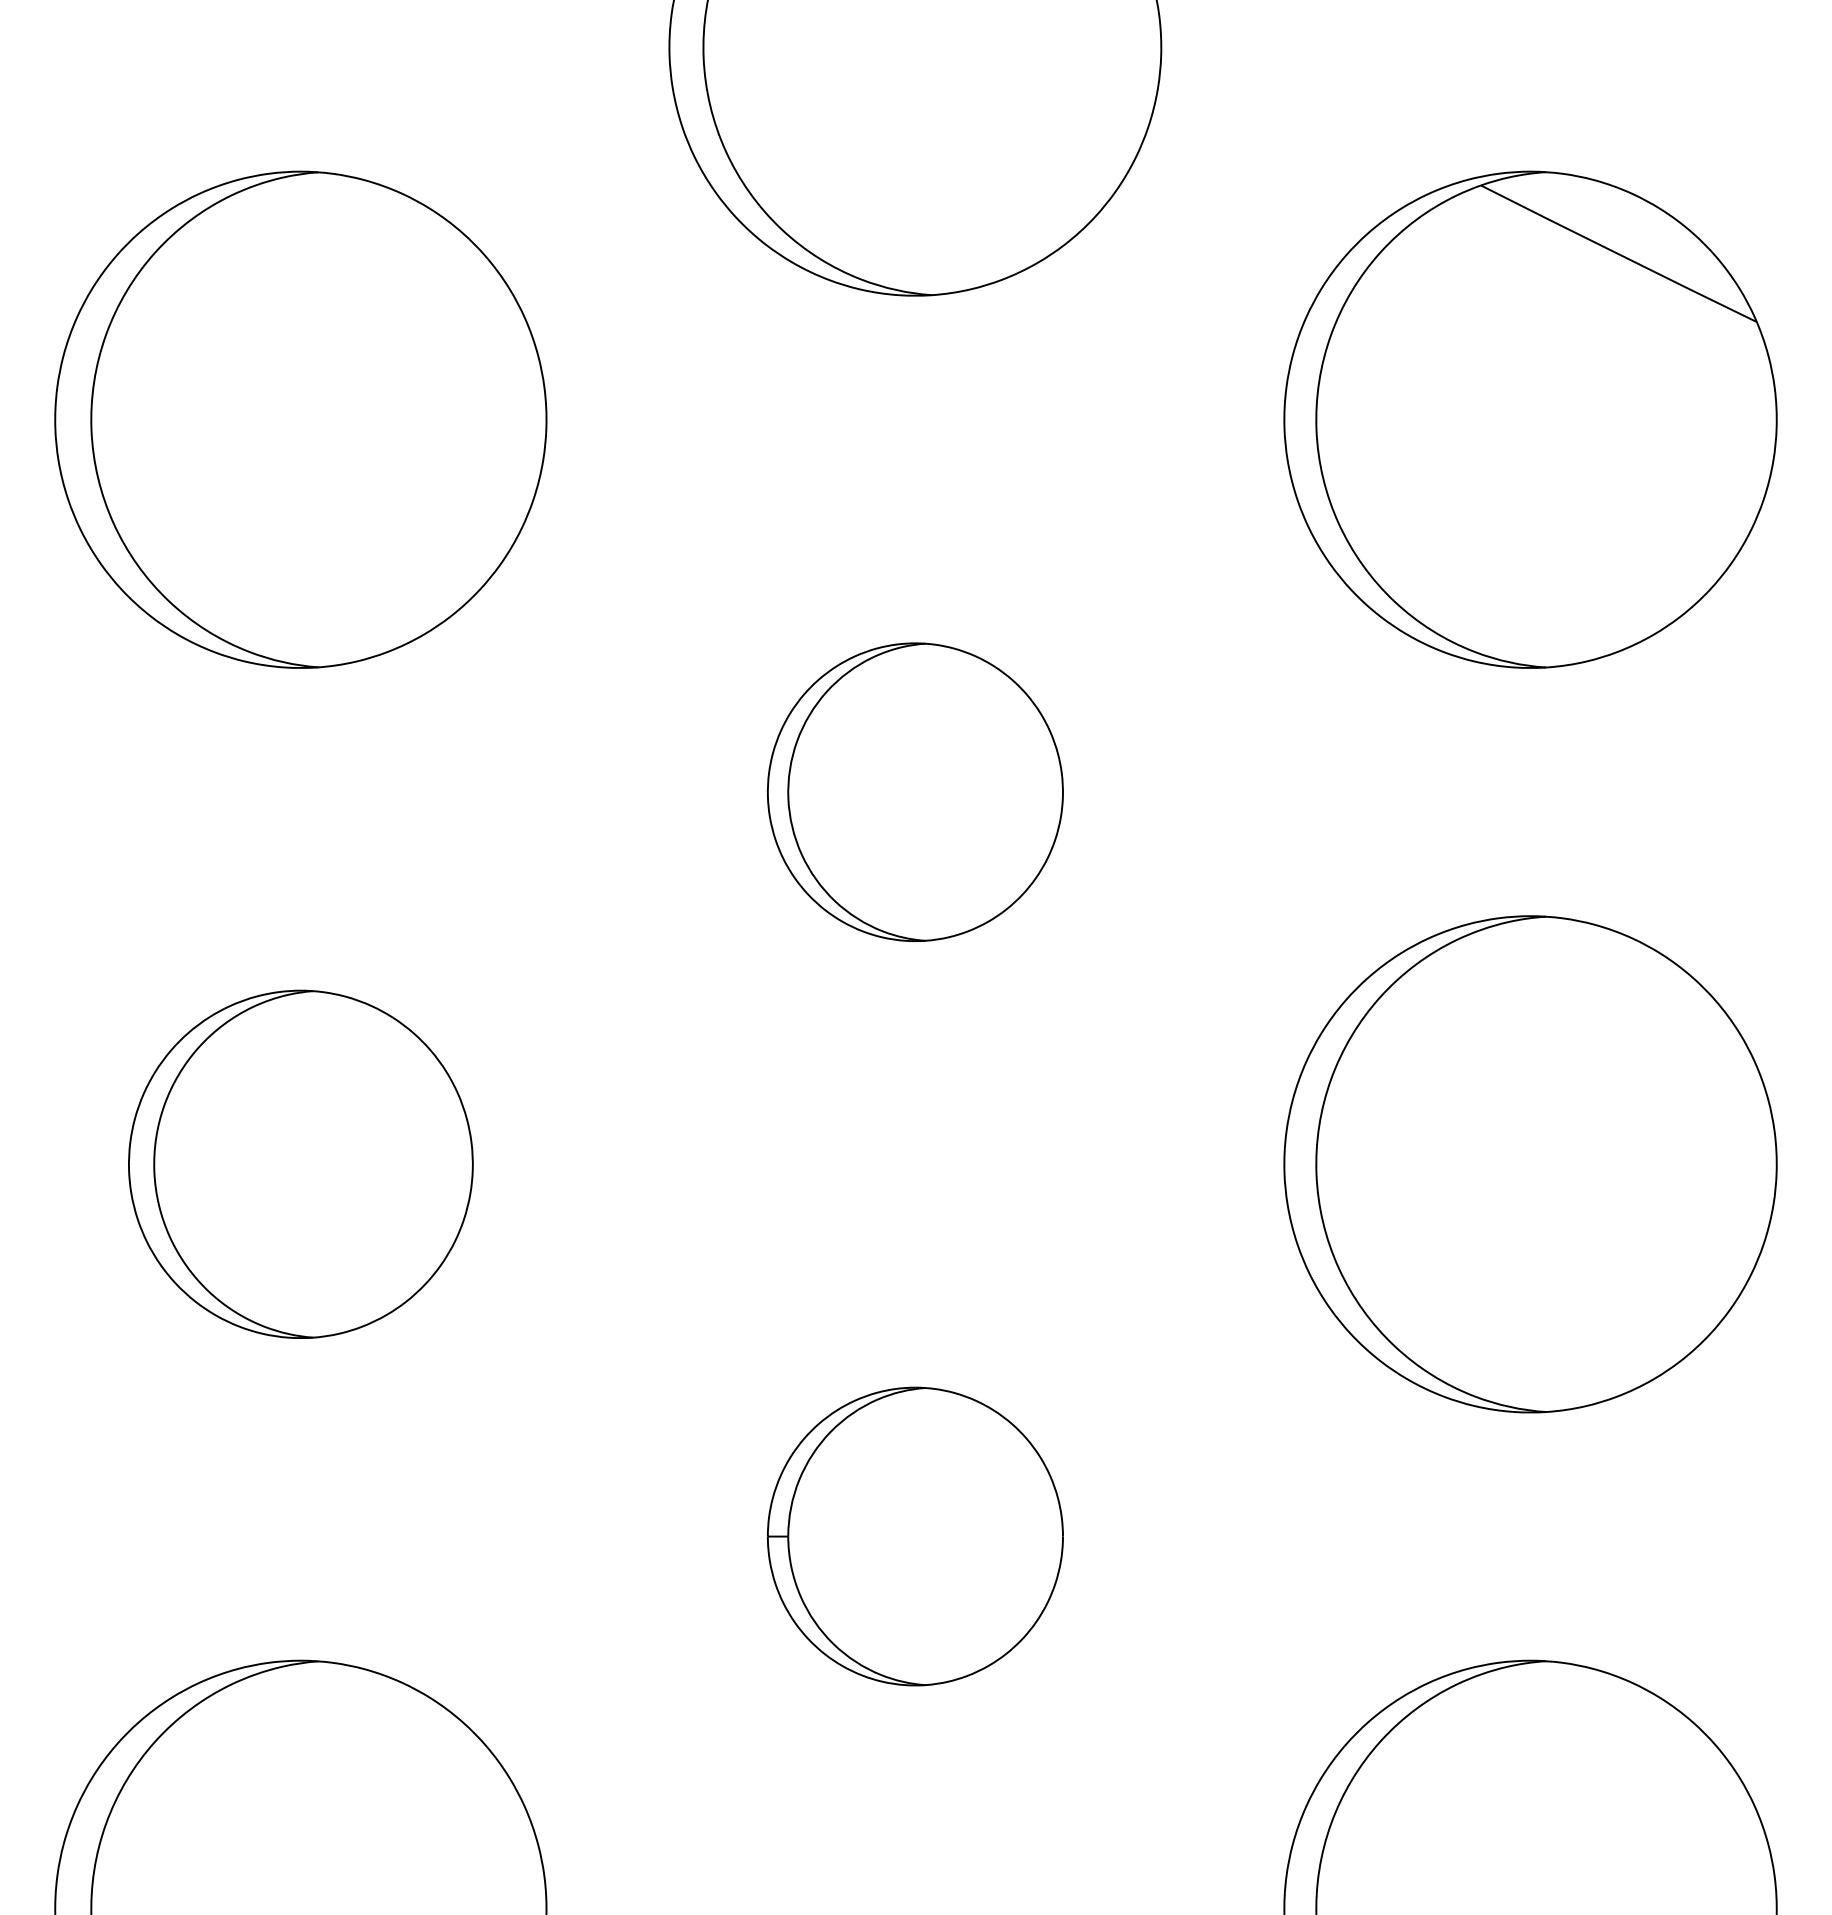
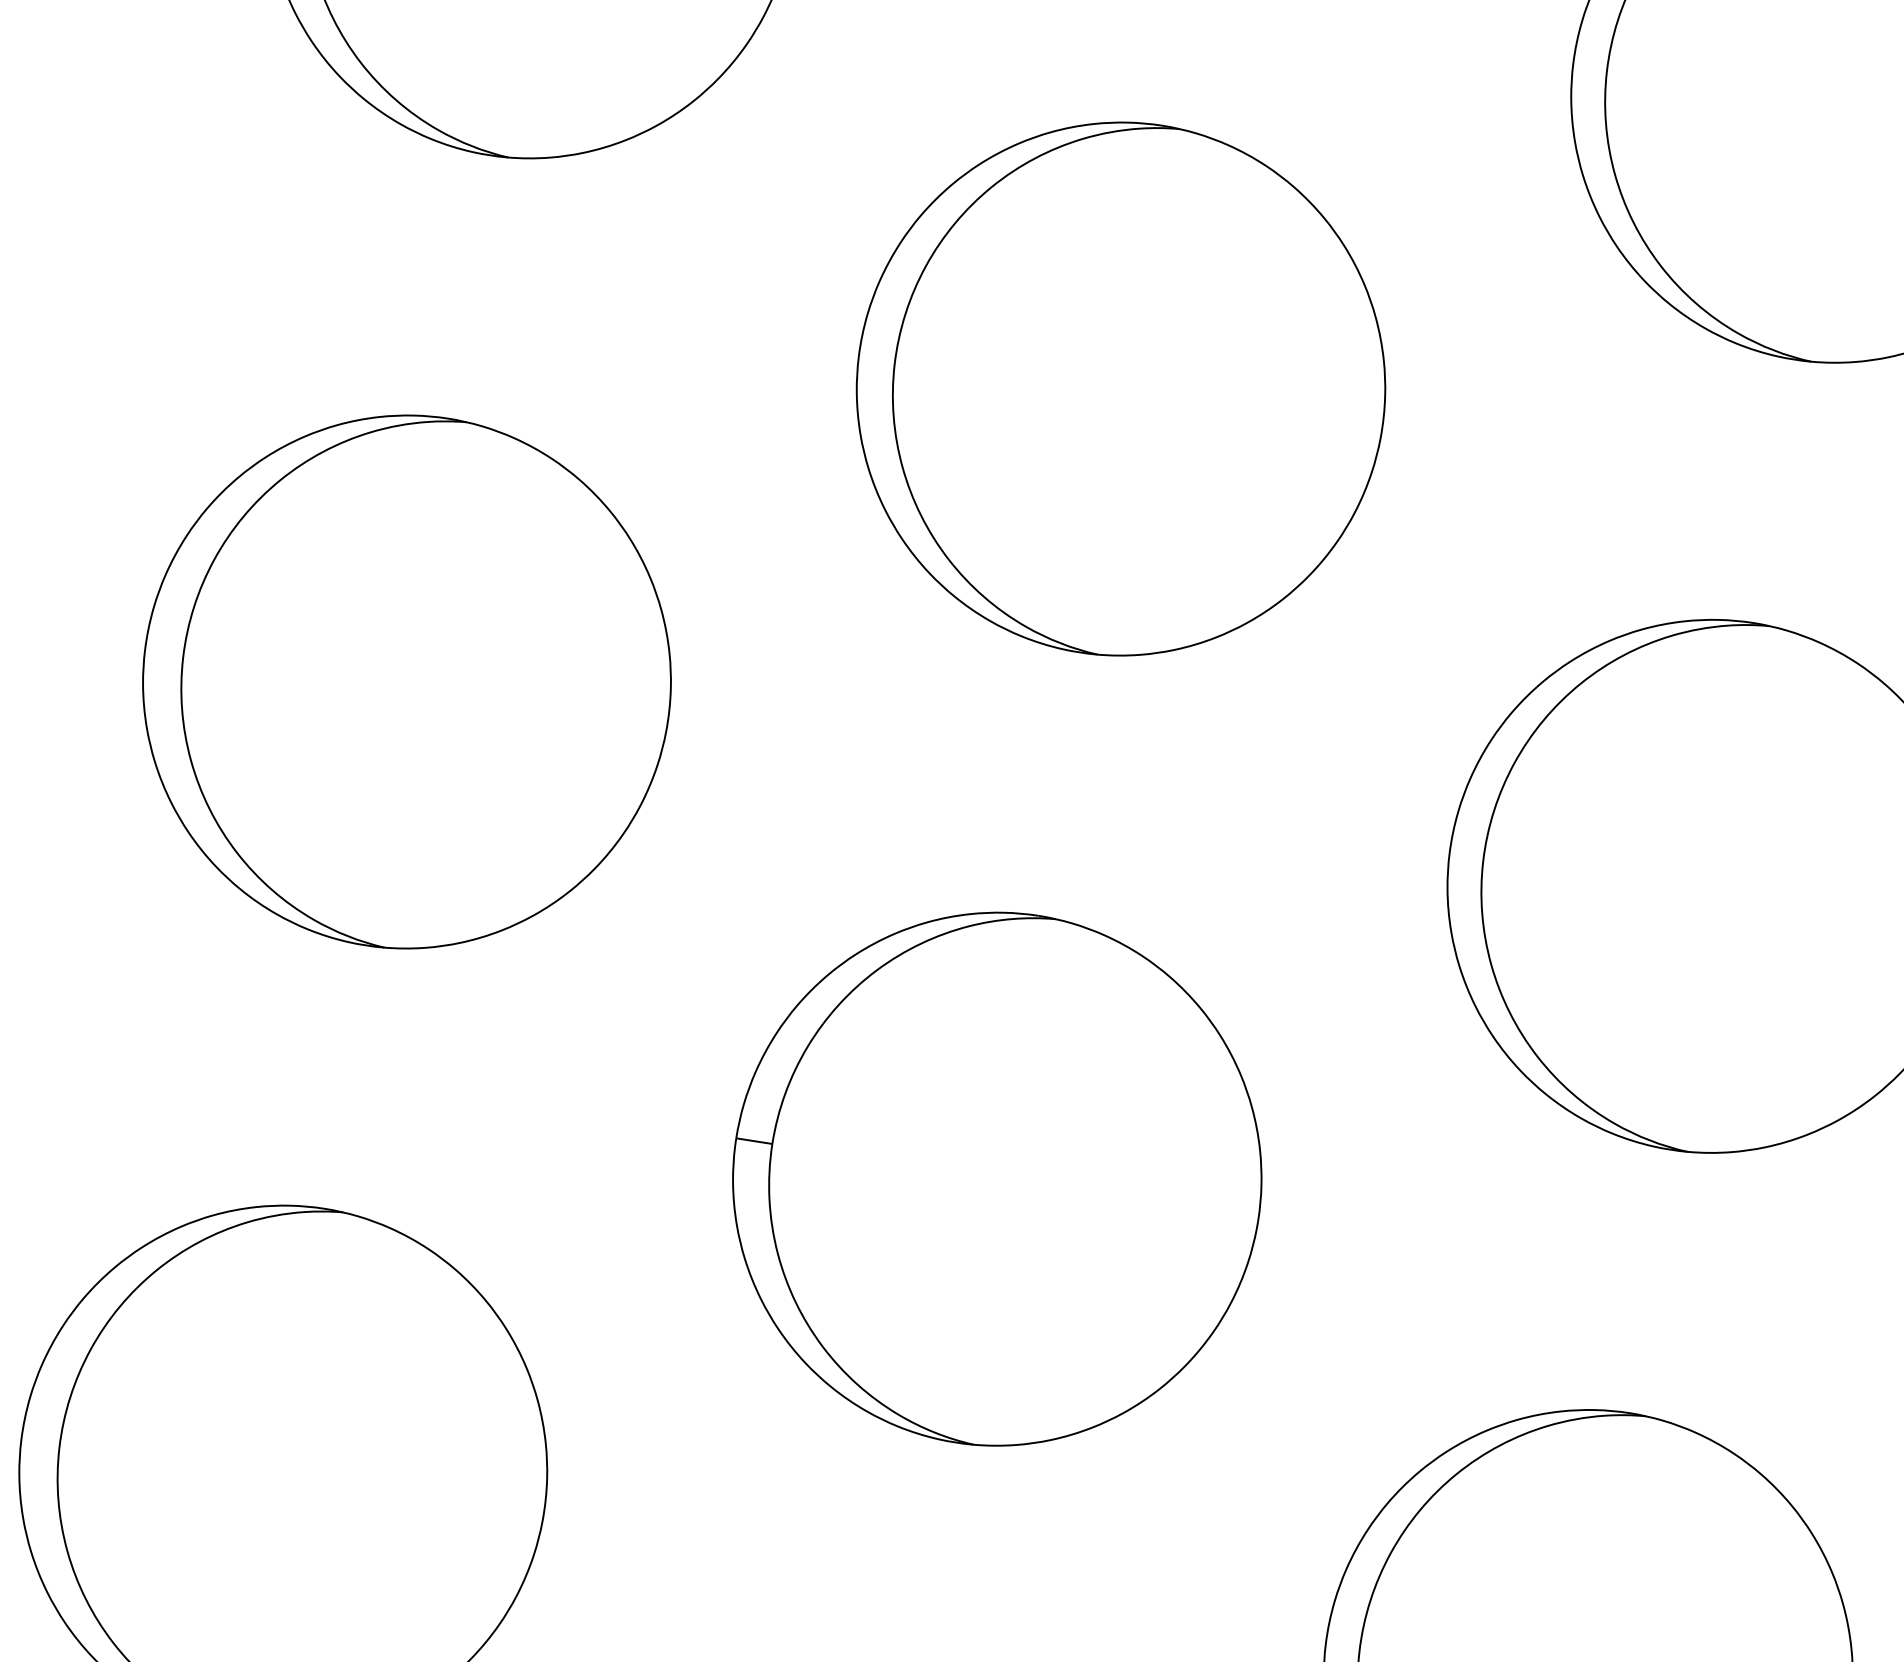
part: (915, 792) -> (1121, 389), size x1.67
part: (300, 1164) -> (406, 682), size x1.43
part: (915, 1536) -> (997, 1179), size x1.67

